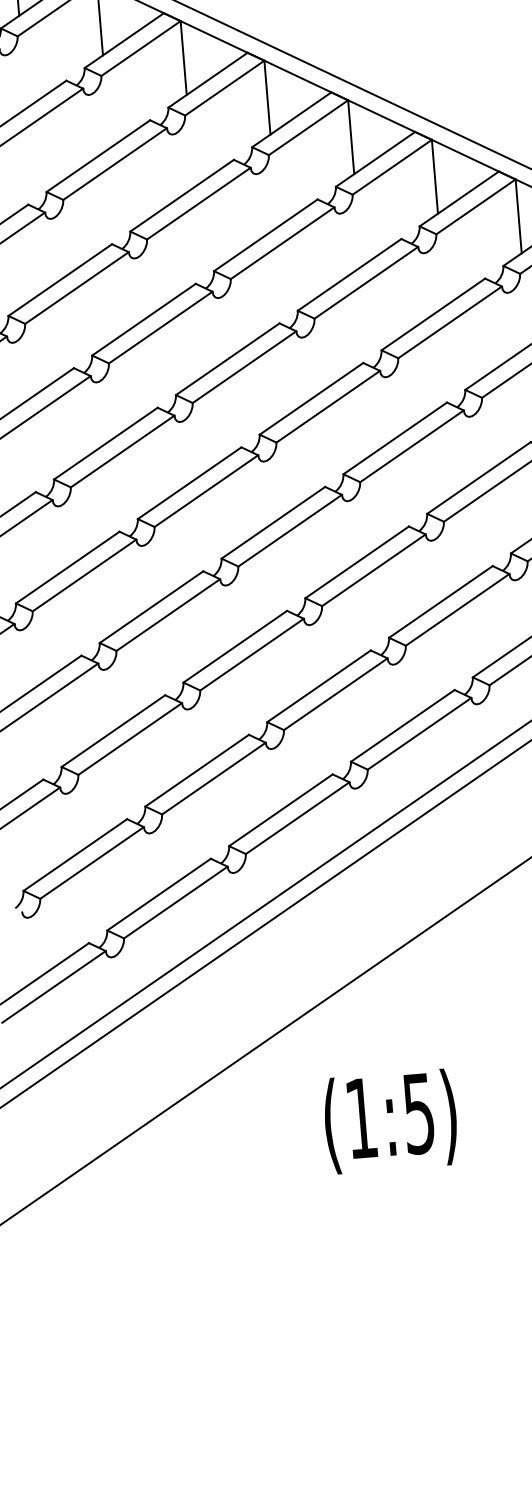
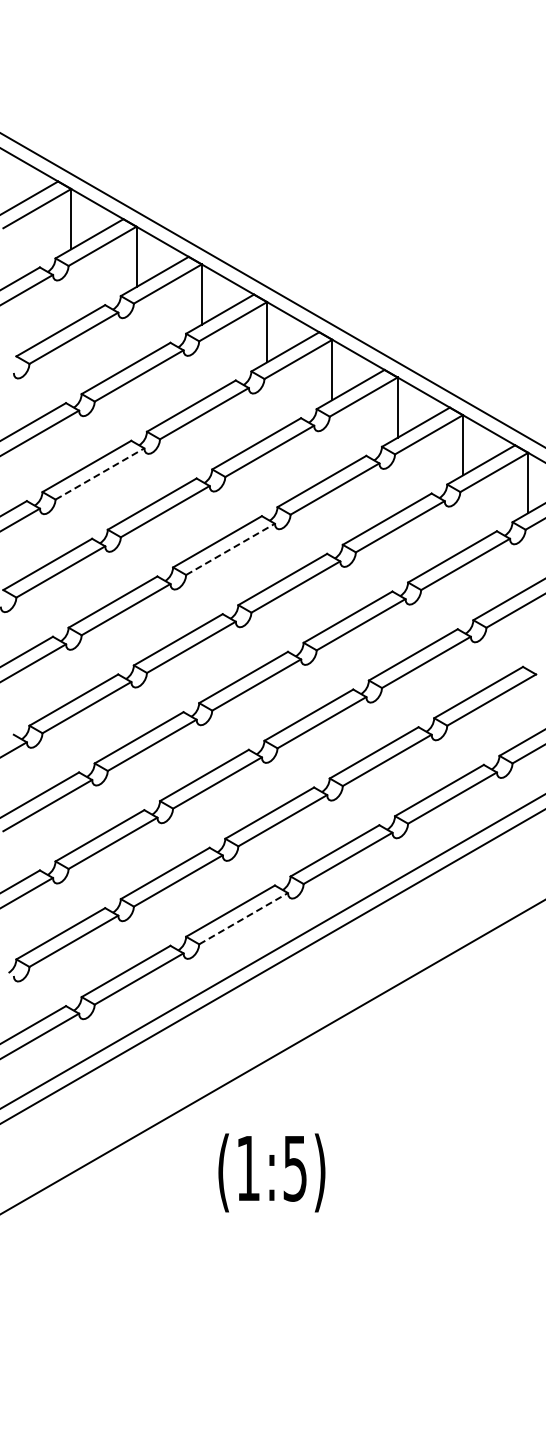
line: (77, 287) -> (100, 473), solid -> dashed
line: (244, 367) -> (230, 549), solid -> dashed
line: (298, 817) -> (244, 918), solid -> dashed
text: (390, 1121) -> (271, 1172), moved

